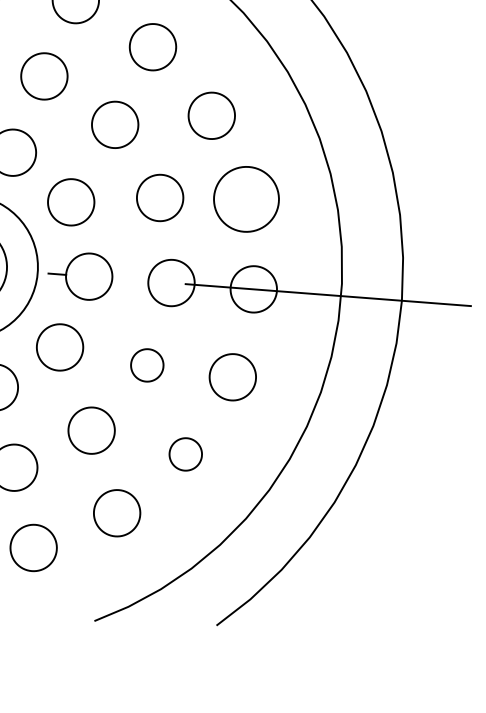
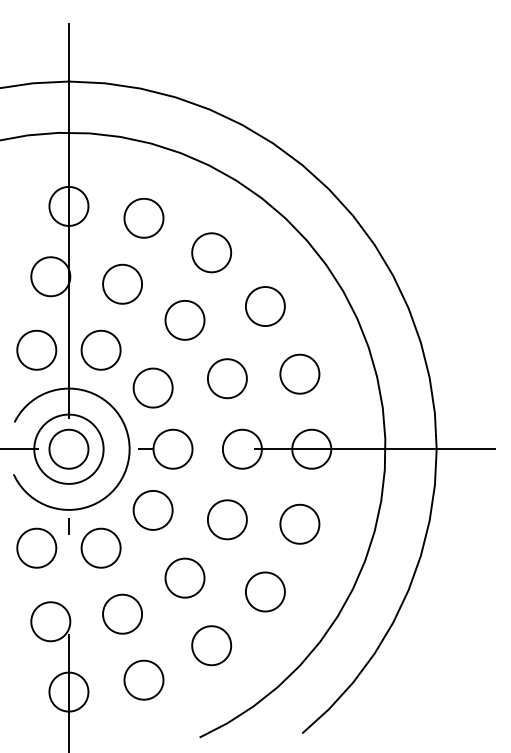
part: (246, 198) -> (299, 373), size x0.71
part: (147, 364) -> (227, 519), size x1.43
part: (185, 453) -> (265, 591), size x1.43

